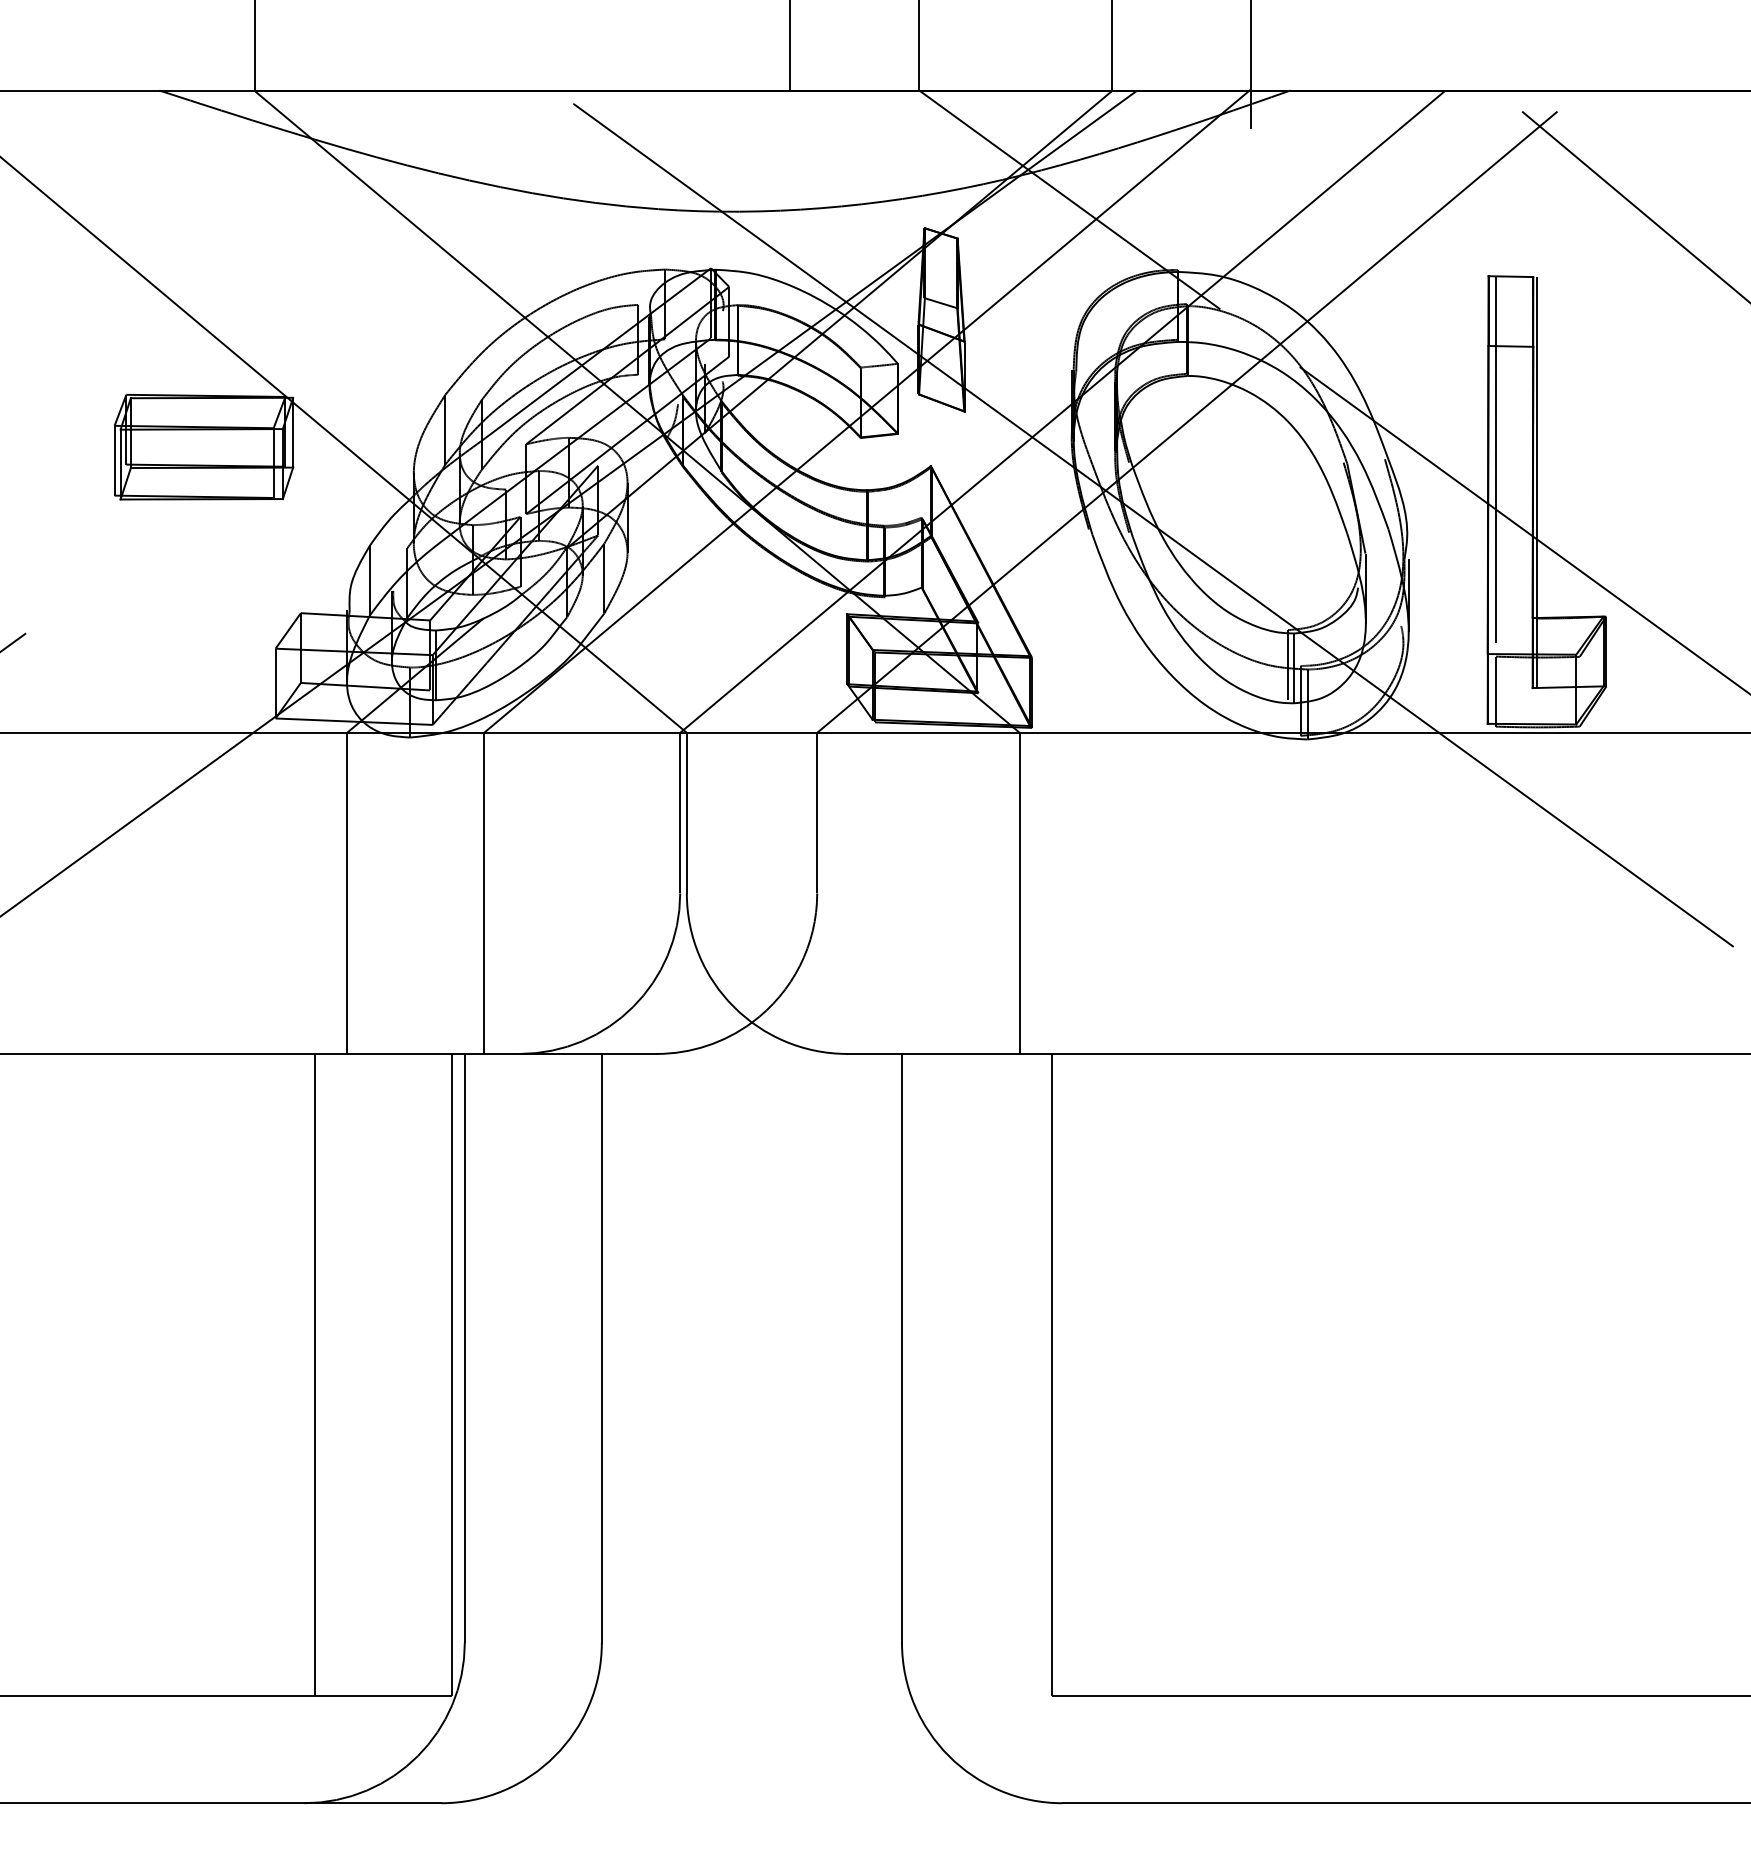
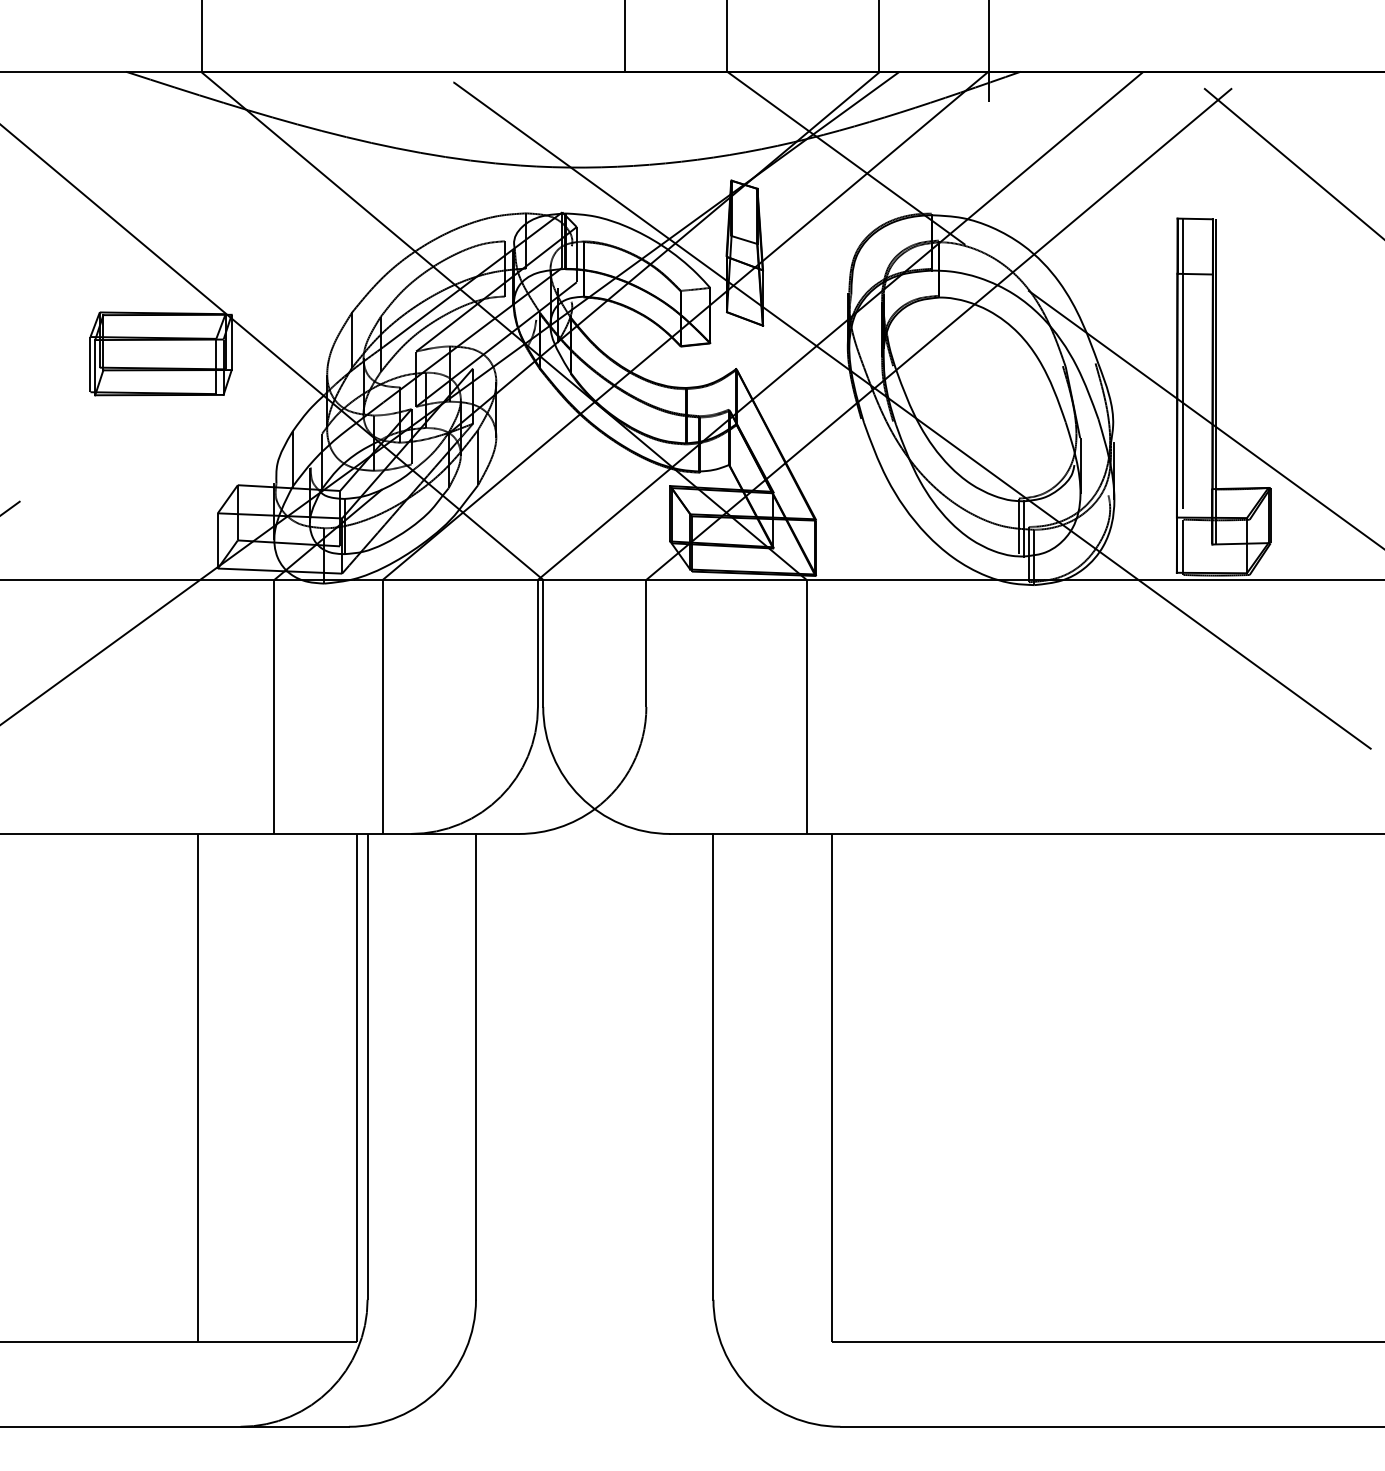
line: (314, 1374) -> (197, 1087), moved

